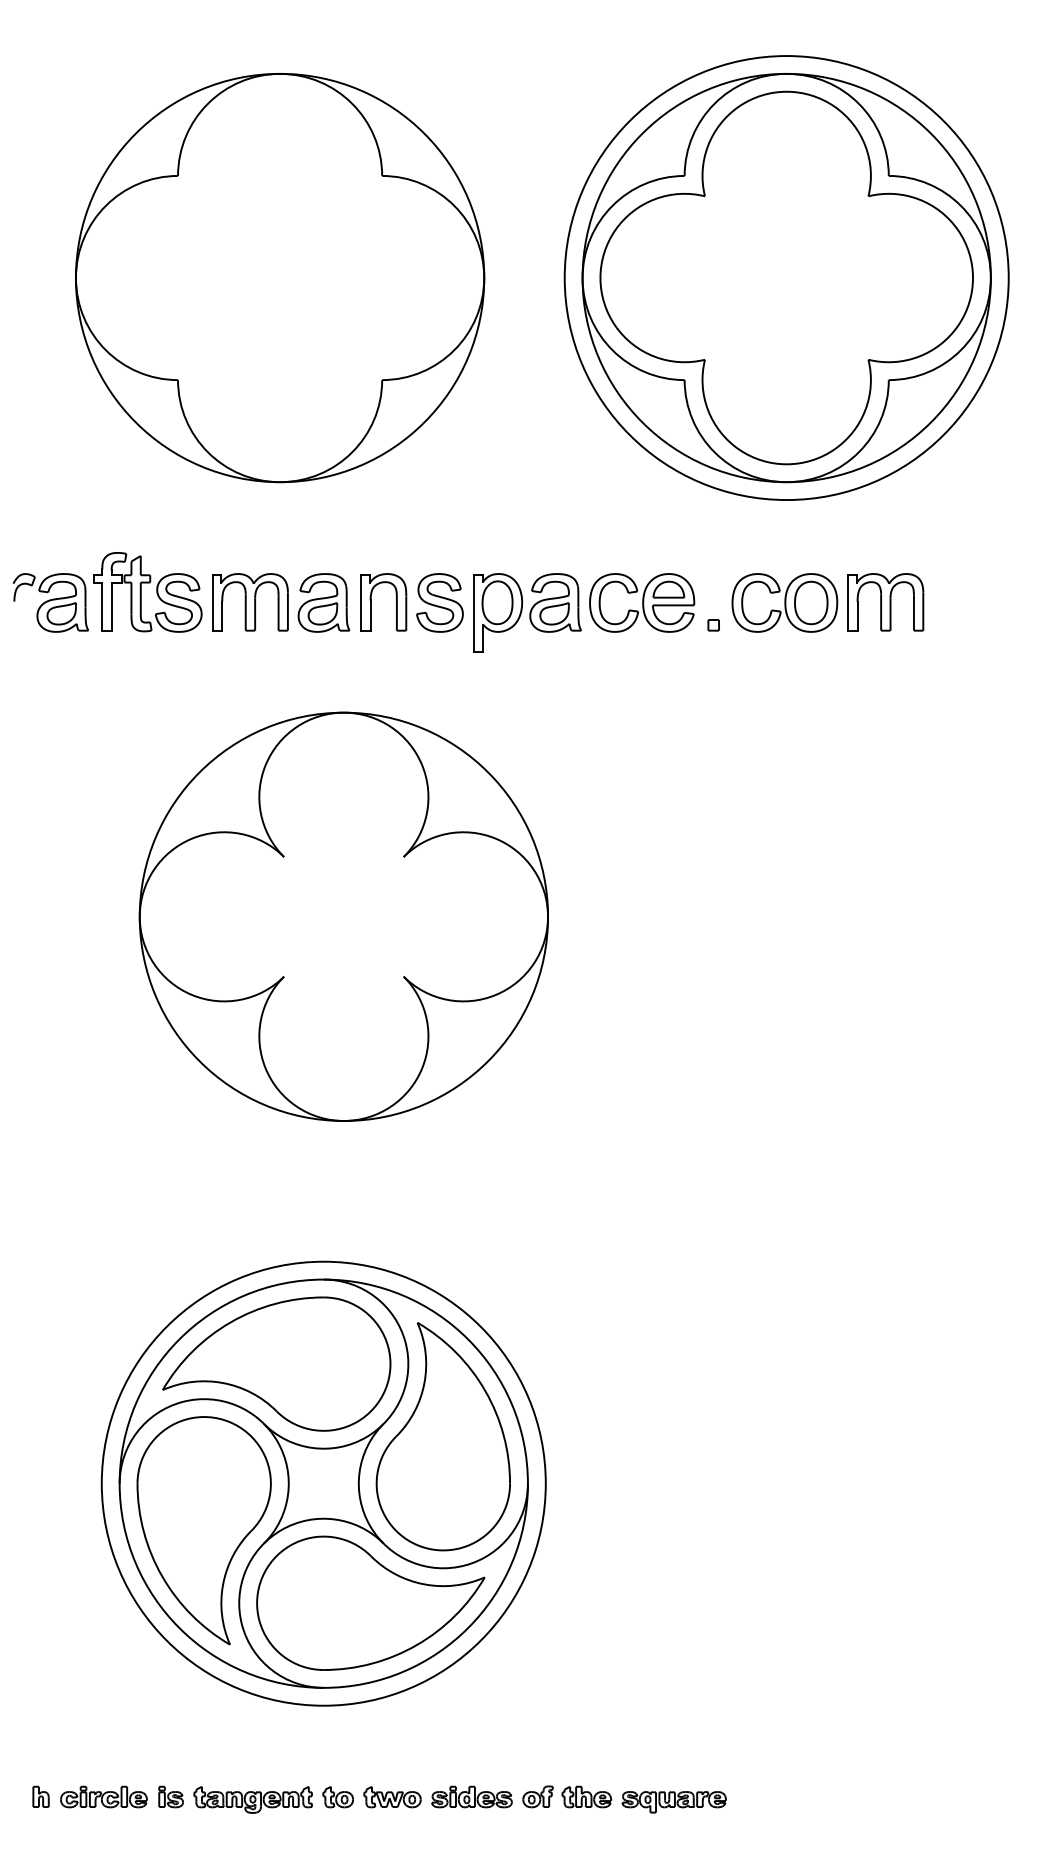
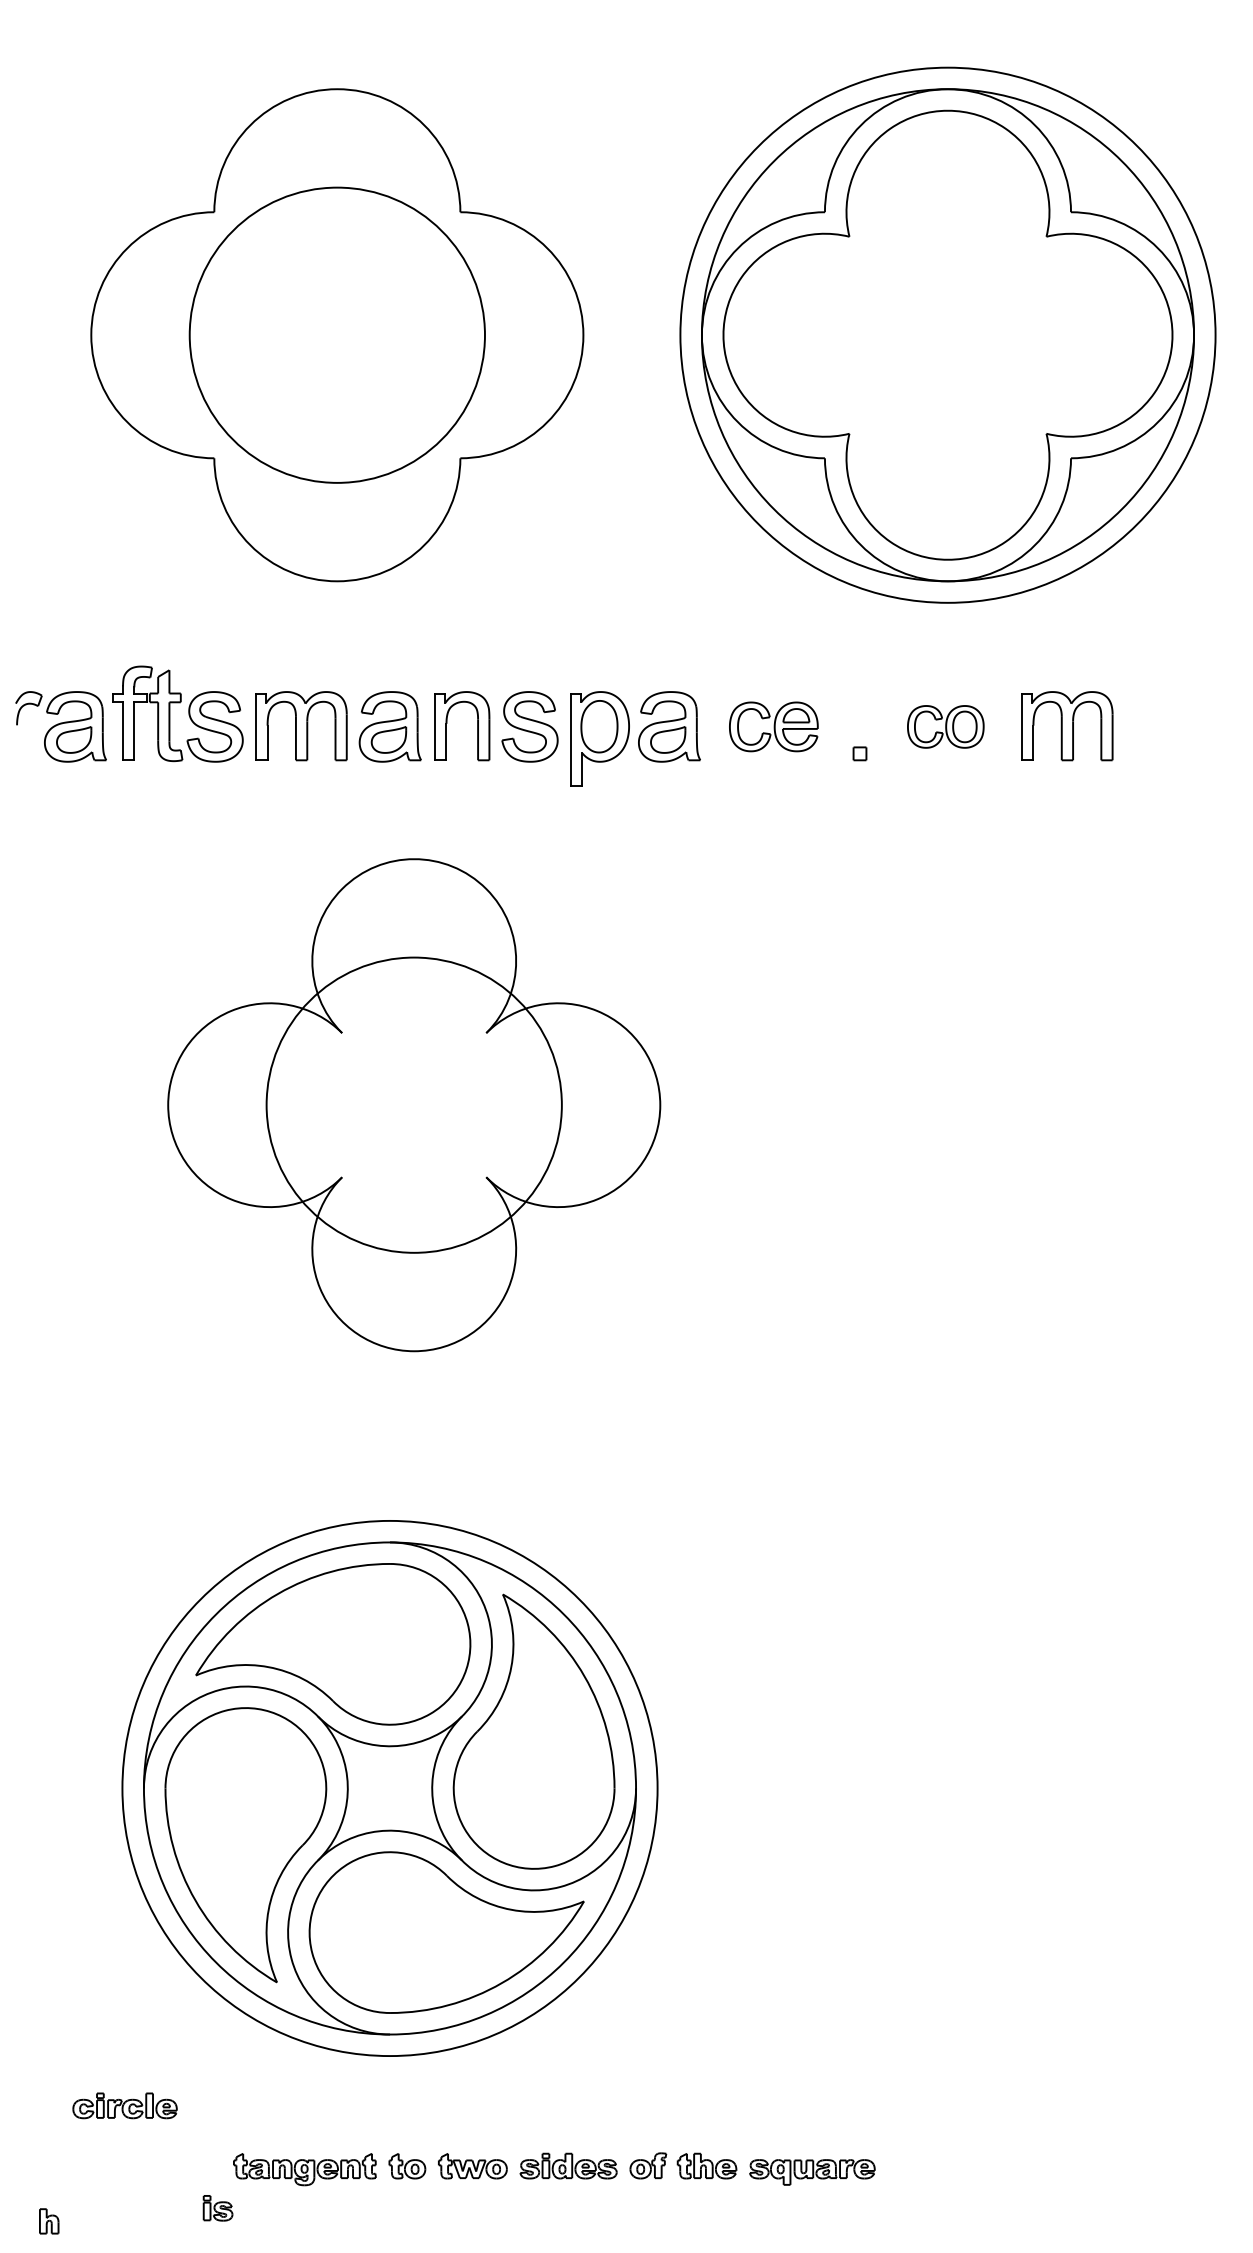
circle: (279, 277) -> (336, 334), size x0.6
part: (642, 602) -> (774, 726), size x0.7
part: (784, 602) -> (945, 726), size x0.6
circle: (343, 916) -> (413, 1104), size x0.6
part: (40, 1796) -> (48, 2220), moved
part: (103, 1796) -> (124, 2105), moved
part: (170, 1796) -> (217, 2207), moved

